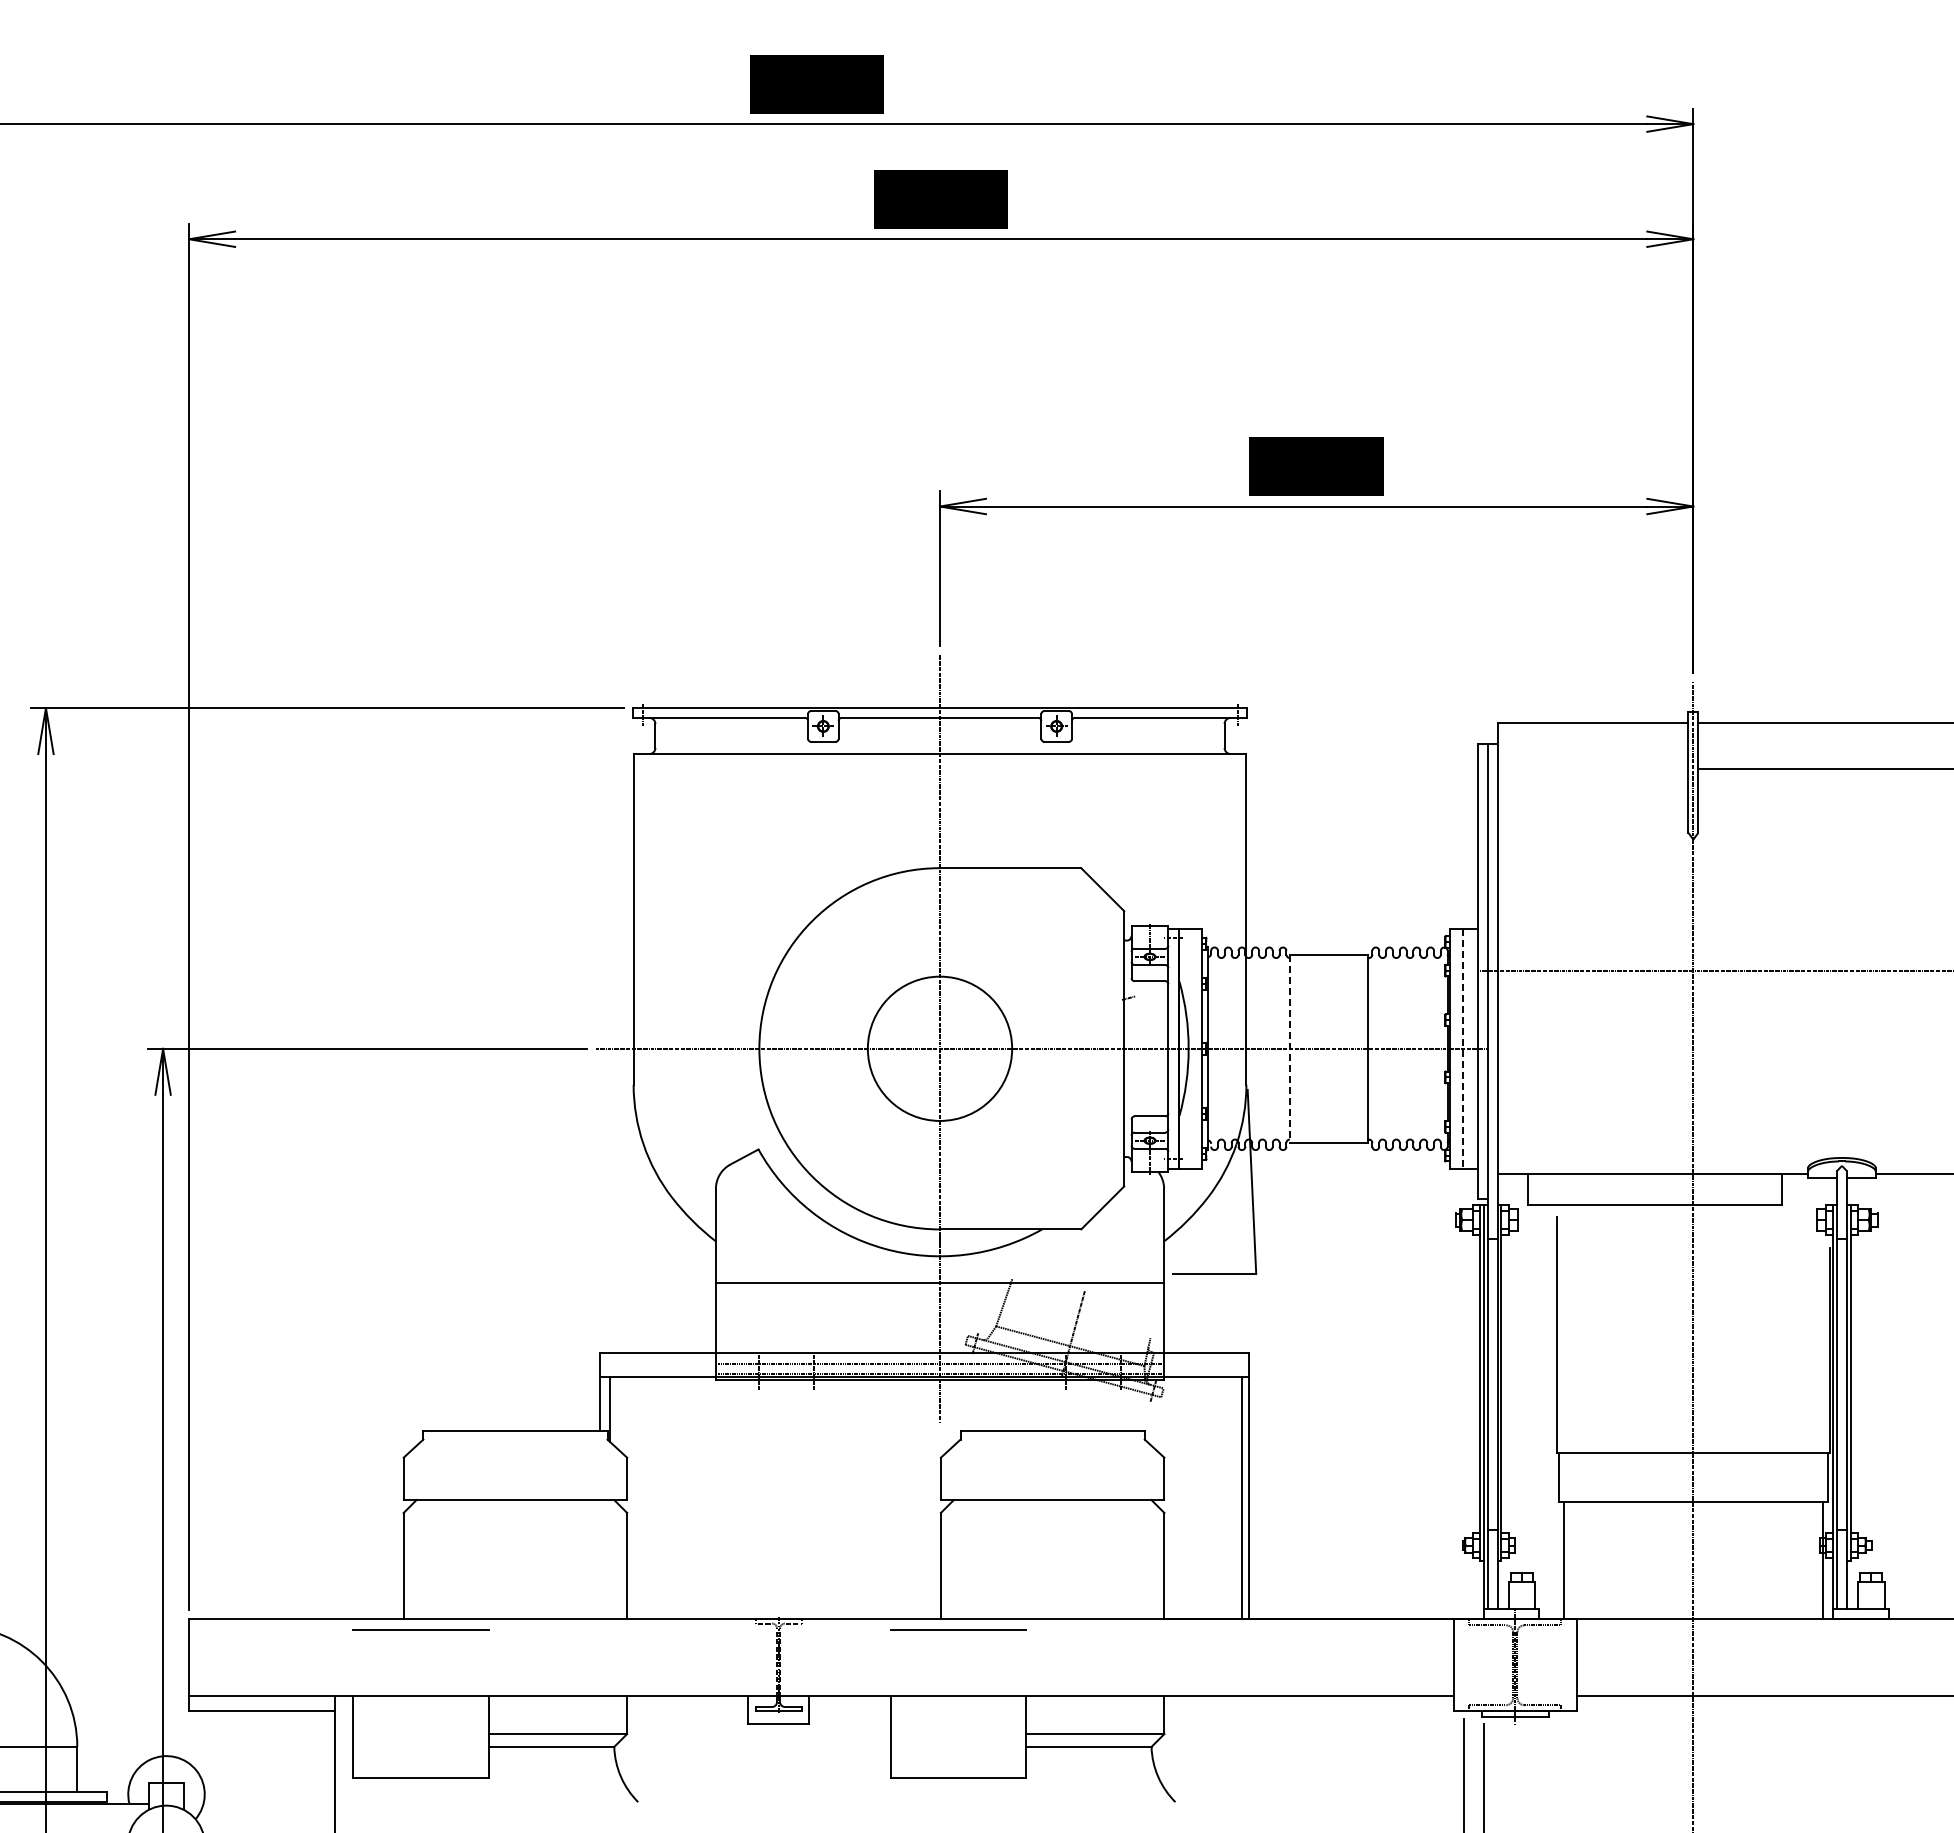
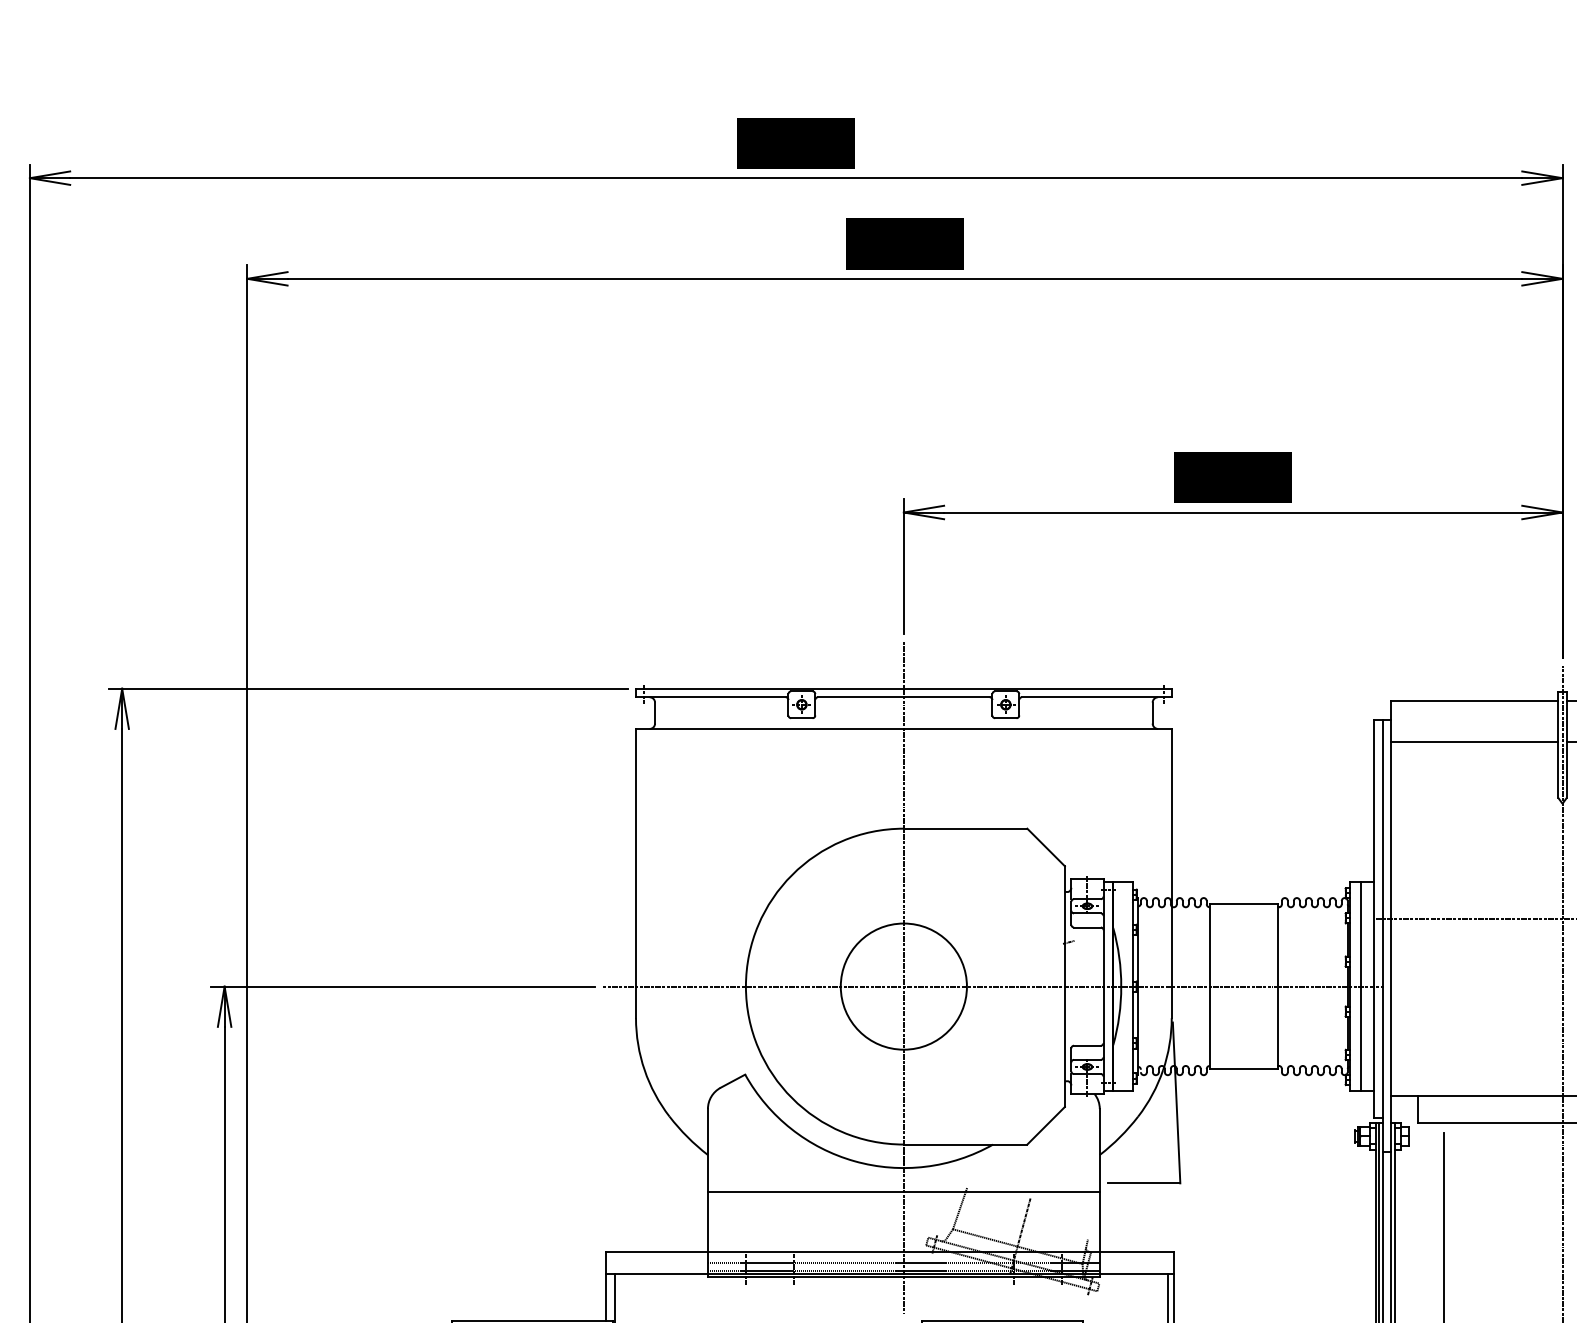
line: (1592, 768) -> (1474, 741), added
line: (1462, 1048) -> (1360, 986), dashed -> solid
line: (1289, 1049) -> (1209, 987), dashed -> solid

